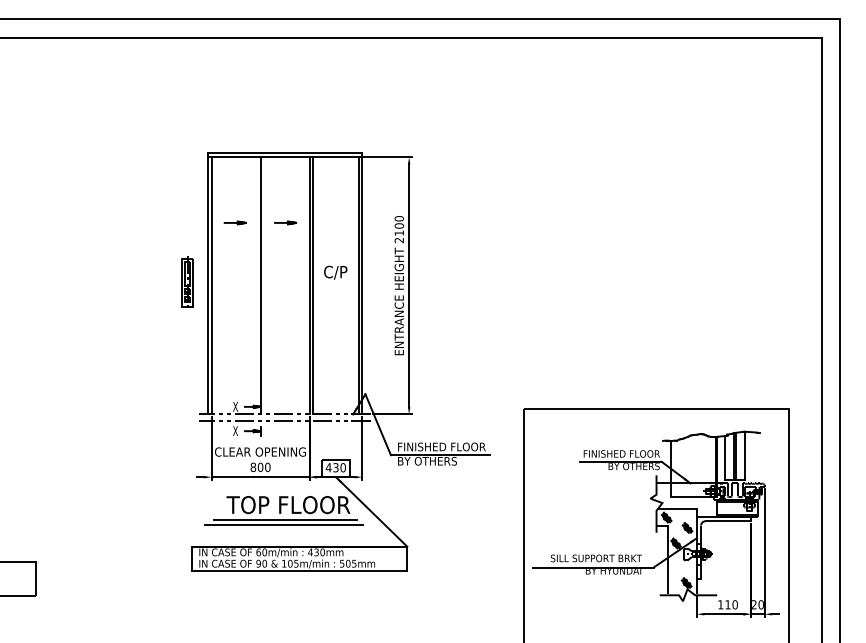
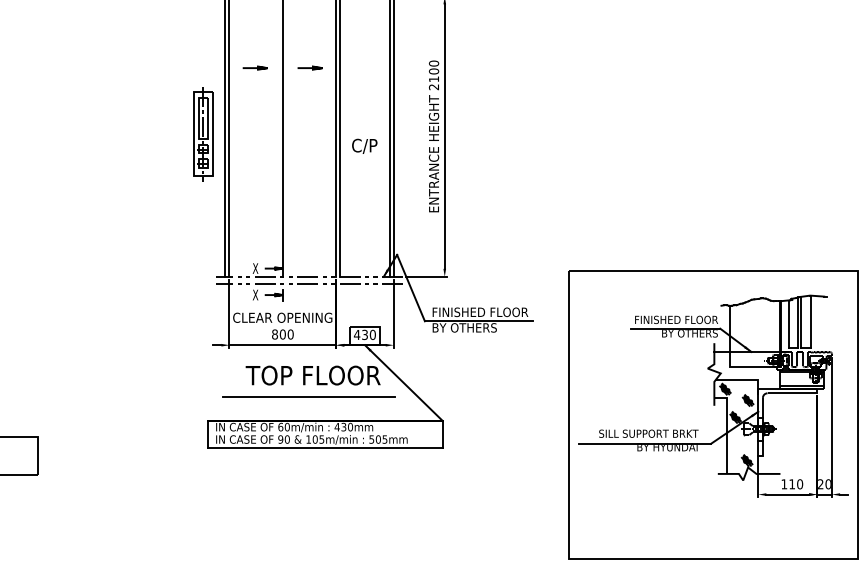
text: (335, 272) -> (364, 146), moved
part: (187, 281) -> (203, 131), size x1.6
line: (285, 519) -> (310, 391), removed

